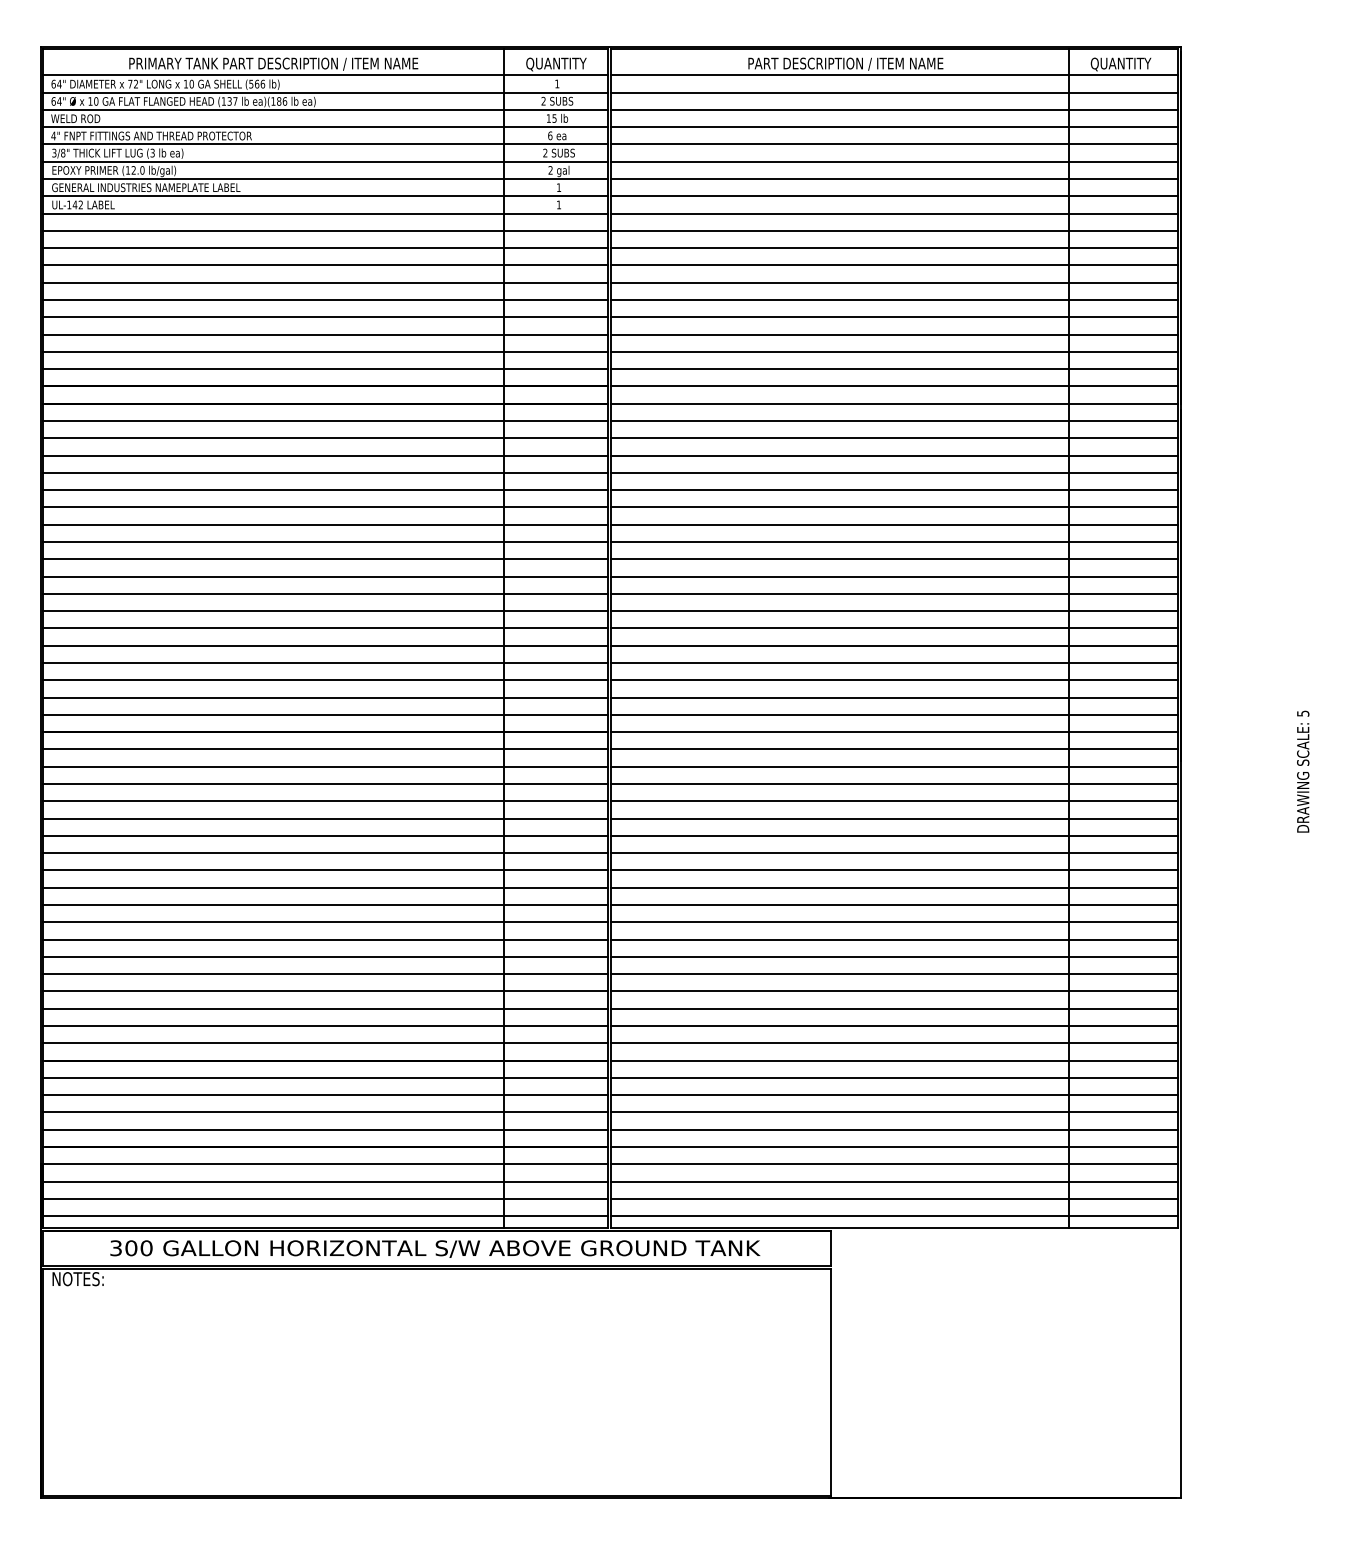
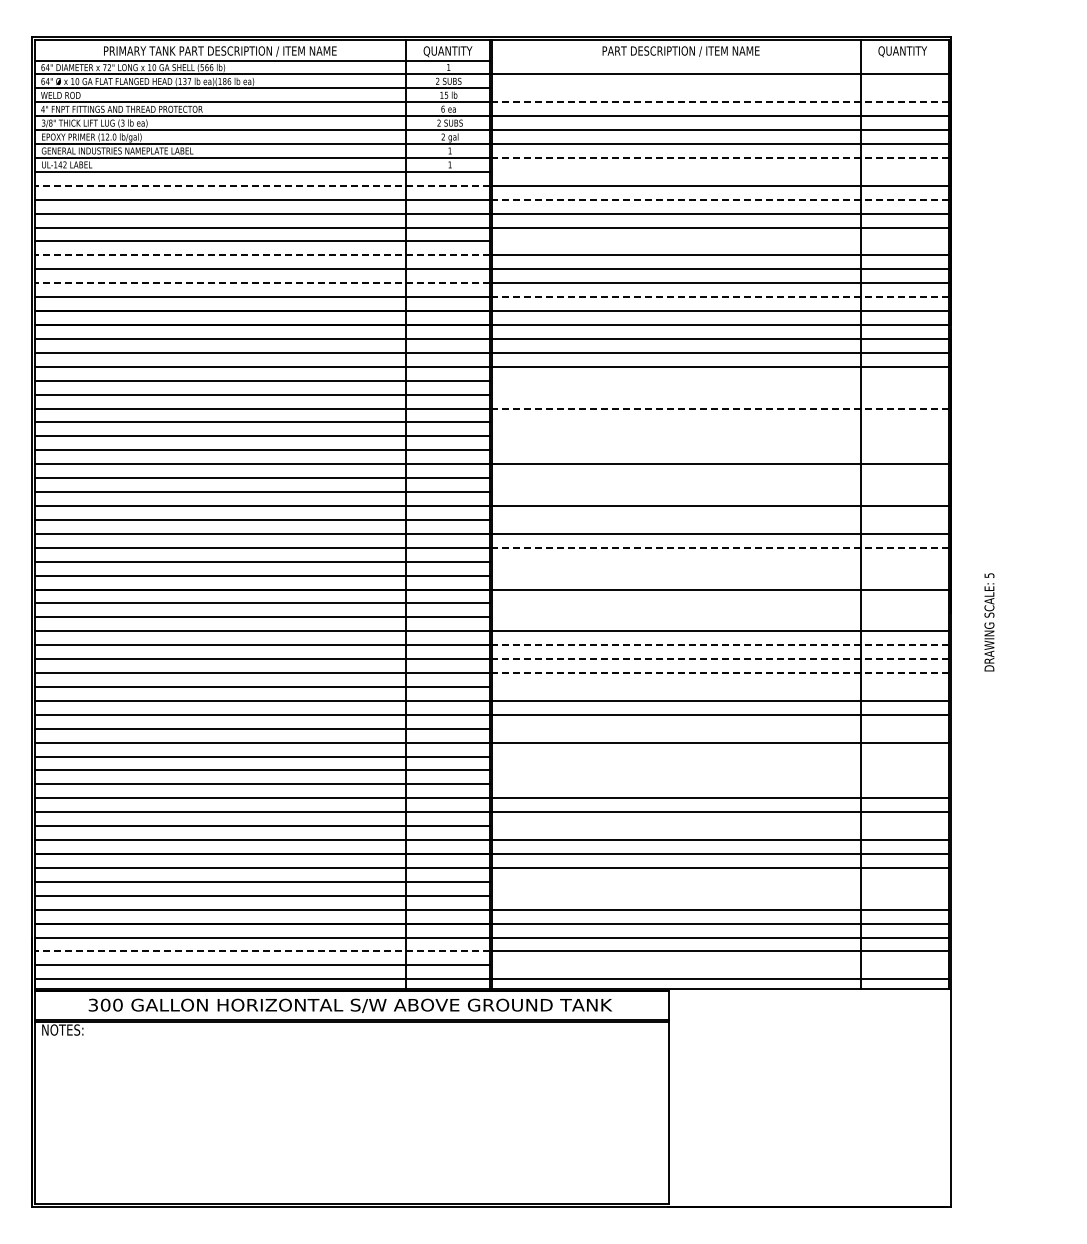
line: (893, 75) -> (719, 60), removed
line: (893, 110) -> (719, 88), removed
line: (894, 127) -> (720, 102), solid -> dashed
line: (894, 195) -> (720, 157), solid -> dashed
line: (893, 213) -> (719, 171), removed
line: (324, 230) -> (261, 185), solid -> dashed
line: (894, 247) -> (720, 199), solid -> dashed
line: (893, 300) -> (719, 241), removed
line: (324, 317) -> (261, 255), solid -> dashed
line: (324, 352) -> (261, 283), solid -> dashed
line: (894, 369) -> (720, 297), solid -> dashed
line: (893, 472) -> (719, 380), removed
line: (893, 490) -> (719, 394), removed
line: (894, 507) -> (720, 408), solid -> dashed
line: (893, 524) -> (719, 422), removed
line: (893, 542) -> (719, 436), removed
line: (893, 559) -> (719, 450), removed
line: (893, 594) -> (719, 478), removed
line: (893, 611) -> (719, 492), removed
line: (893, 645) -> (719, 519), removed
line: (894, 680) -> (720, 547), solid -> dashed
line: (893, 697) -> (719, 561), removed
line: (893, 714) -> (719, 575), removed
line: (893, 749) -> (719, 603), removed
line: (893, 766) -> (719, 617), removed
text: (1303, 771) -> (989, 622), moved
line: (894, 801) -> (720, 645), solid -> dashed
line: (894, 819) -> (720, 659), solid -> dashed
line: (894, 836) -> (720, 673), solid -> dashed
line: (893, 852) -> (719, 686), removed
line: (893, 904) -> (719, 728), removed
line: (893, 939) -> (719, 756), removed
line: (893, 956) -> (719, 770), removed
line: (893, 974) -> (719, 784), removed
line: (893, 1026) -> (719, 826), removed
line: (893, 1094) -> (719, 881), removed
line: (893, 1112) -> (719, 895), removed
line: (324, 1181) -> (261, 951), solid -> dashed
line: (893, 1198) -> (719, 965), removed

